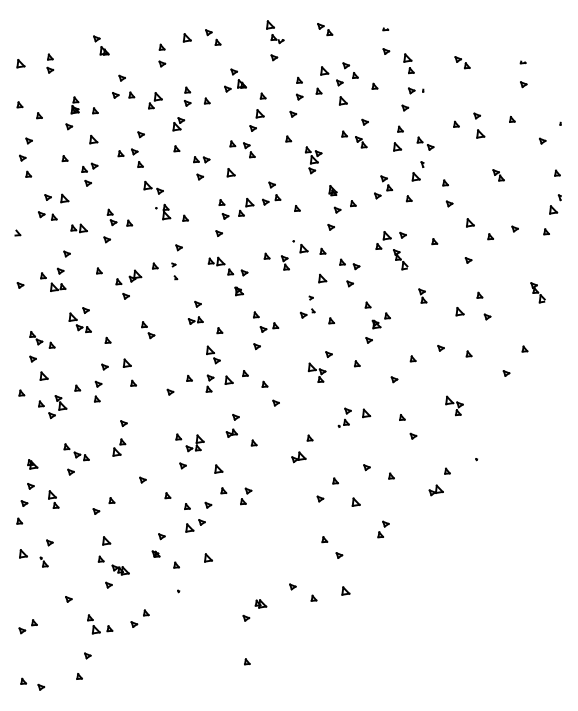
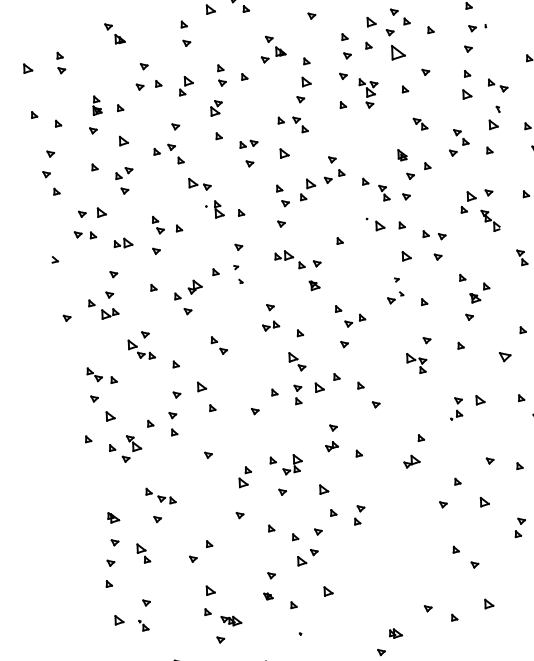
part: (342, 100) -> (396, 51), size x1.6
part: (361, 142) -> (420, 123), moved
part: (313, 160) -> (369, 92), moved
part: (284, 262) -> (383, 192), moved
part: (394, 379) -> (505, 356), size x1.6
part: (119, 447) -> (245, 476), moved

